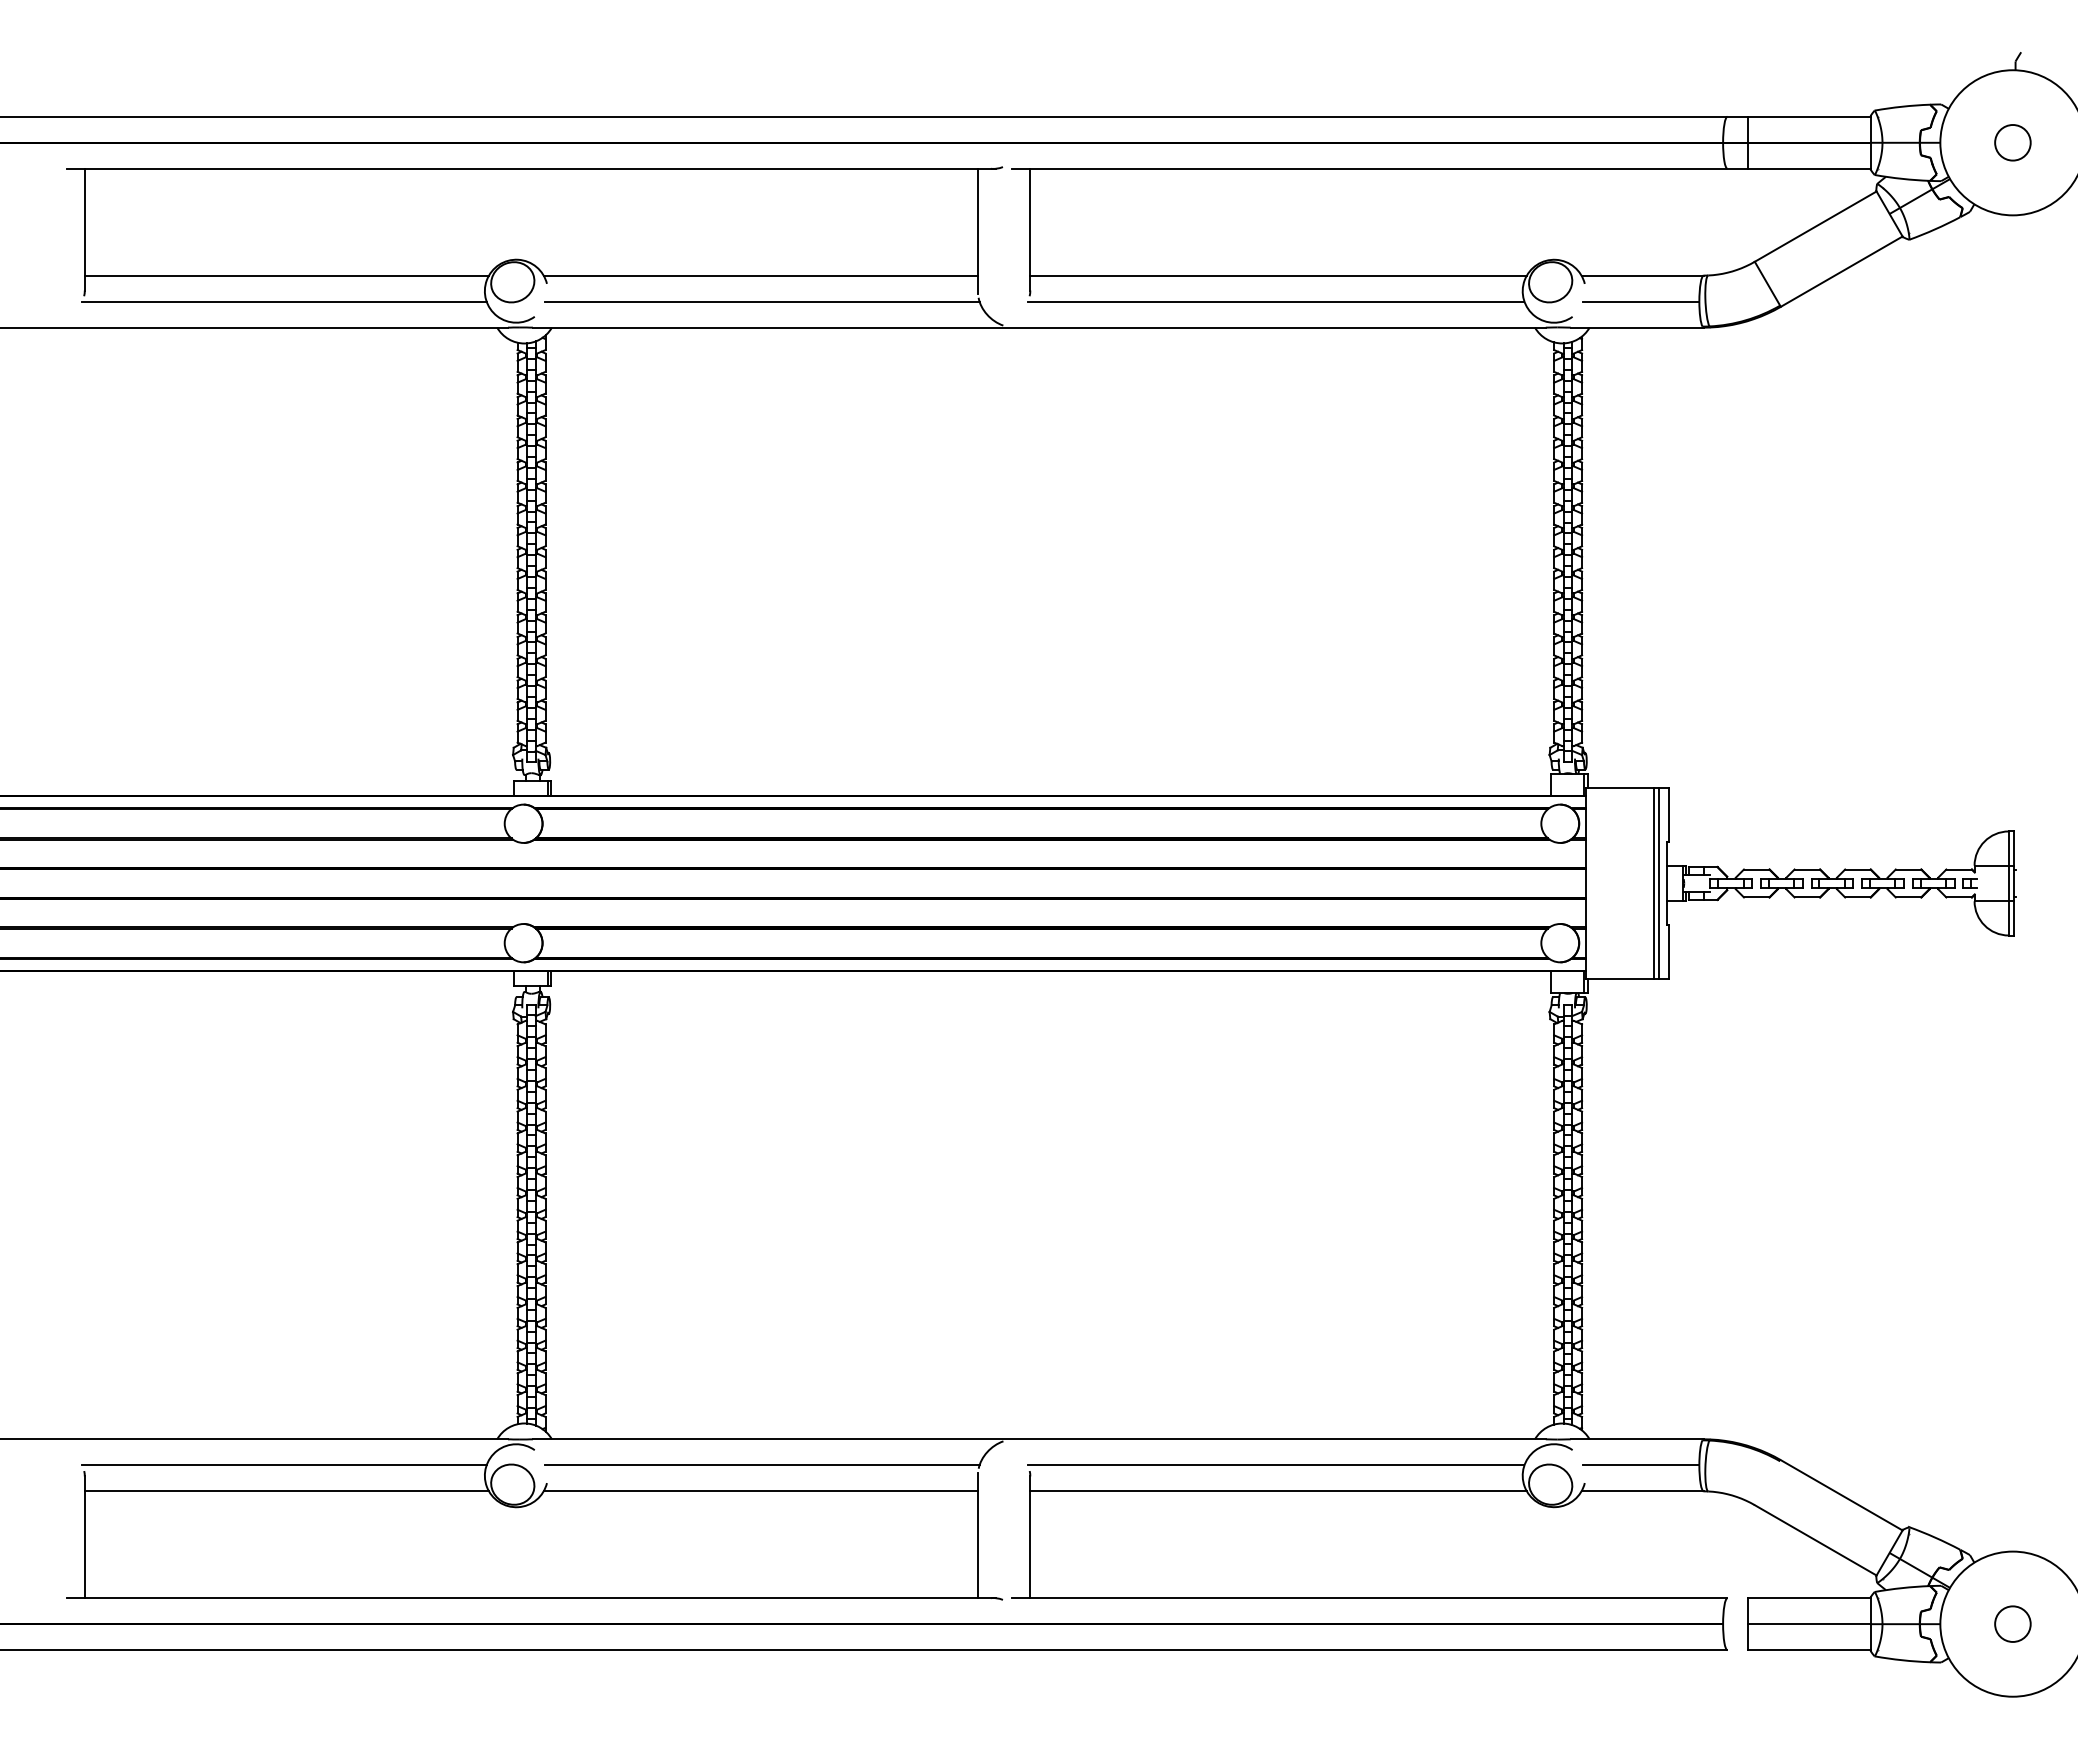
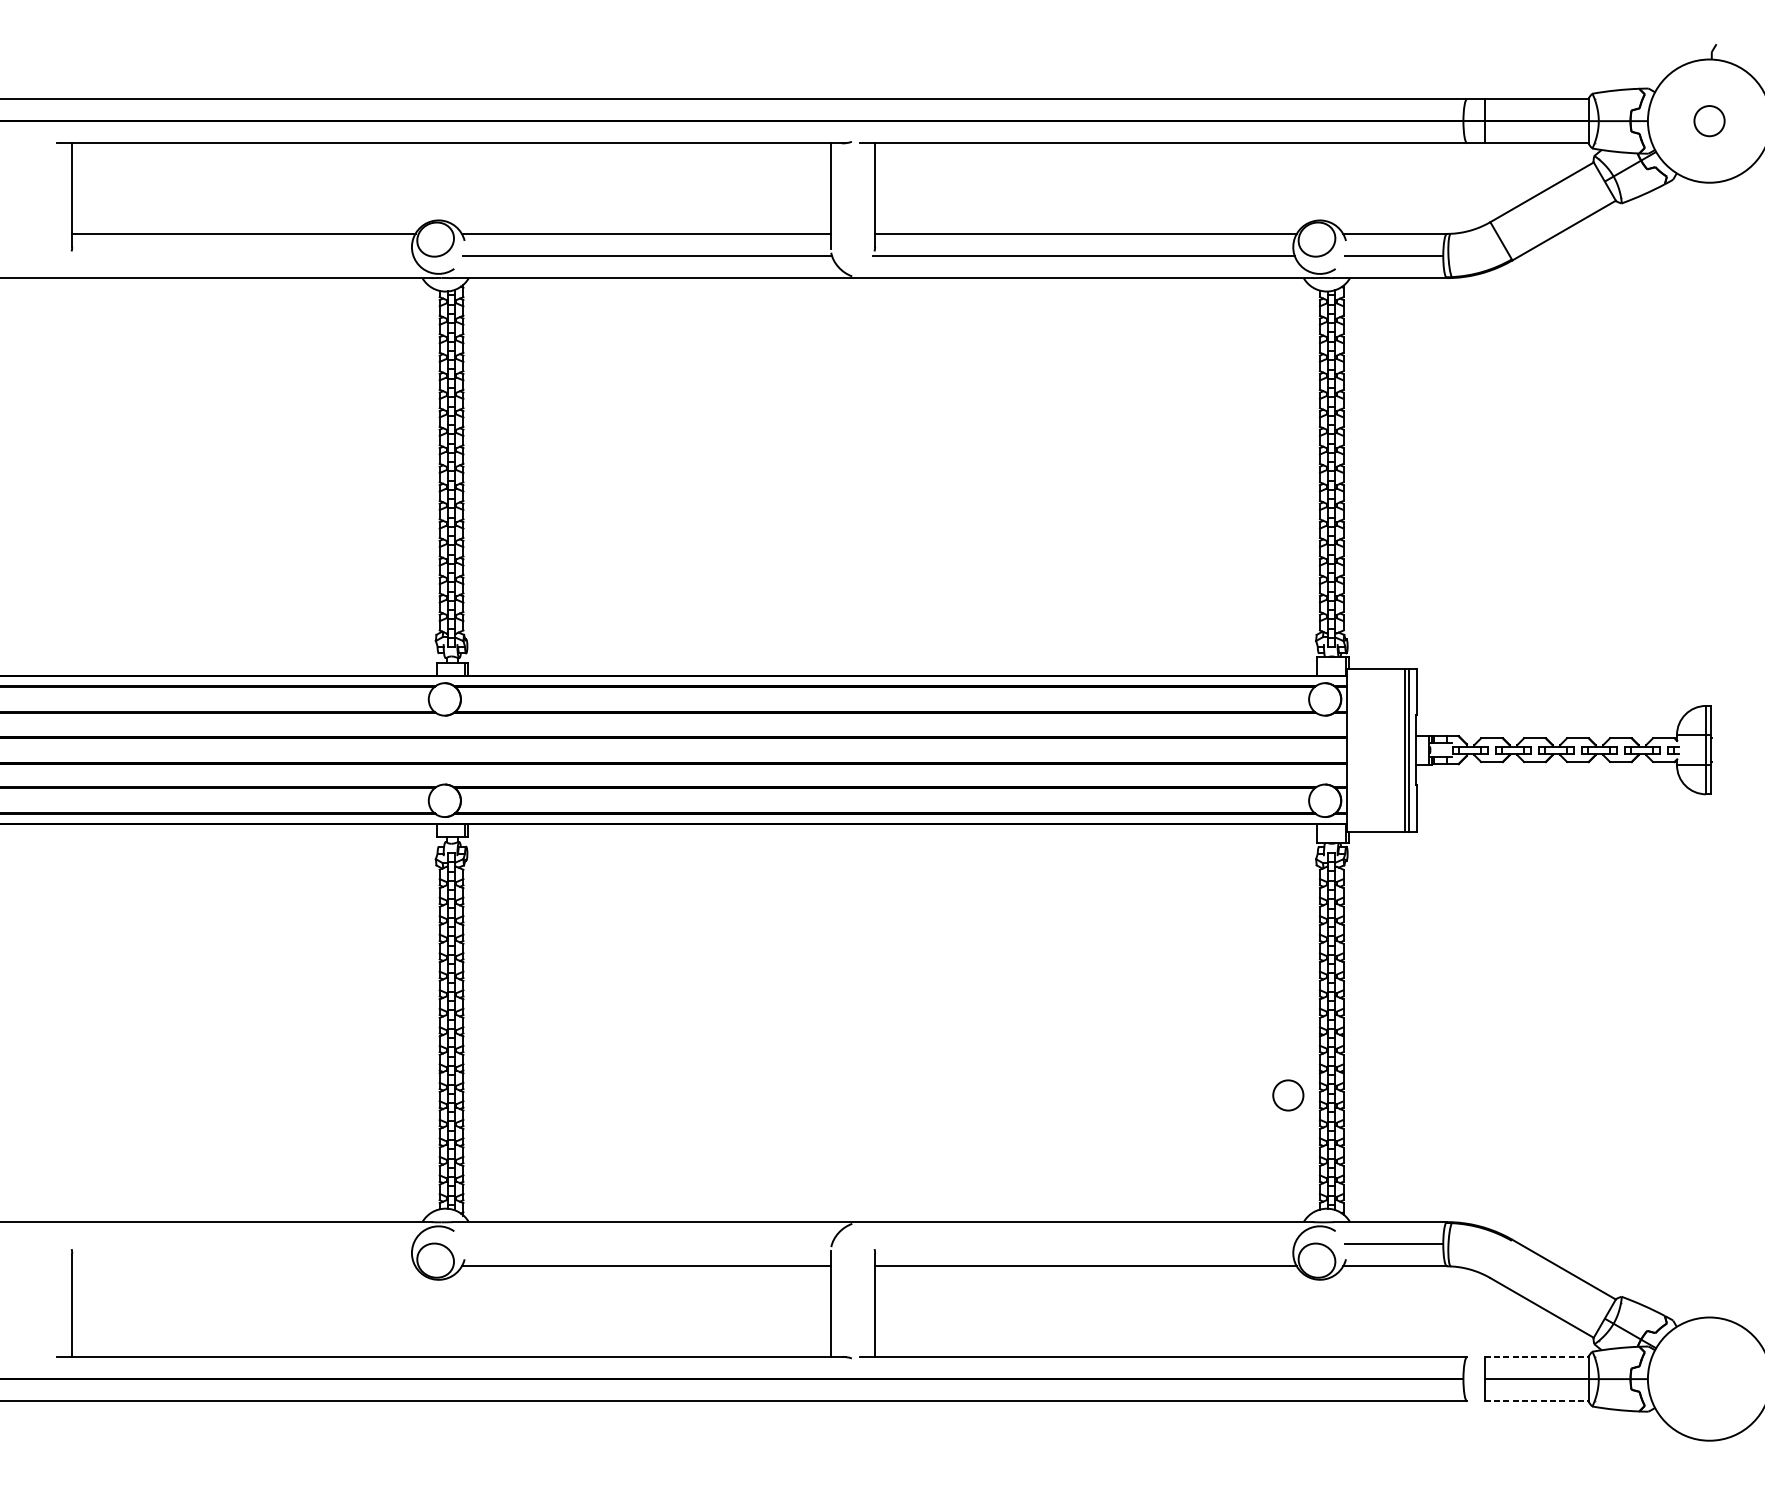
line: (284, 301) -> (241, 255), removed
line: (284, 1465) -> (241, 1244), removed
line: (762, 1465) -> (647, 1244), removed
line: (1275, 1465) -> (1083, 1244), removed
line: (286, 1491) -> (243, 1266), removed
line: (1809, 1598) -> (1536, 1357), solid -> dashed
circle: (2012, 1623) -> (1287, 1094), moved
line: (1809, 1650) -> (1536, 1401), solid -> dashed

